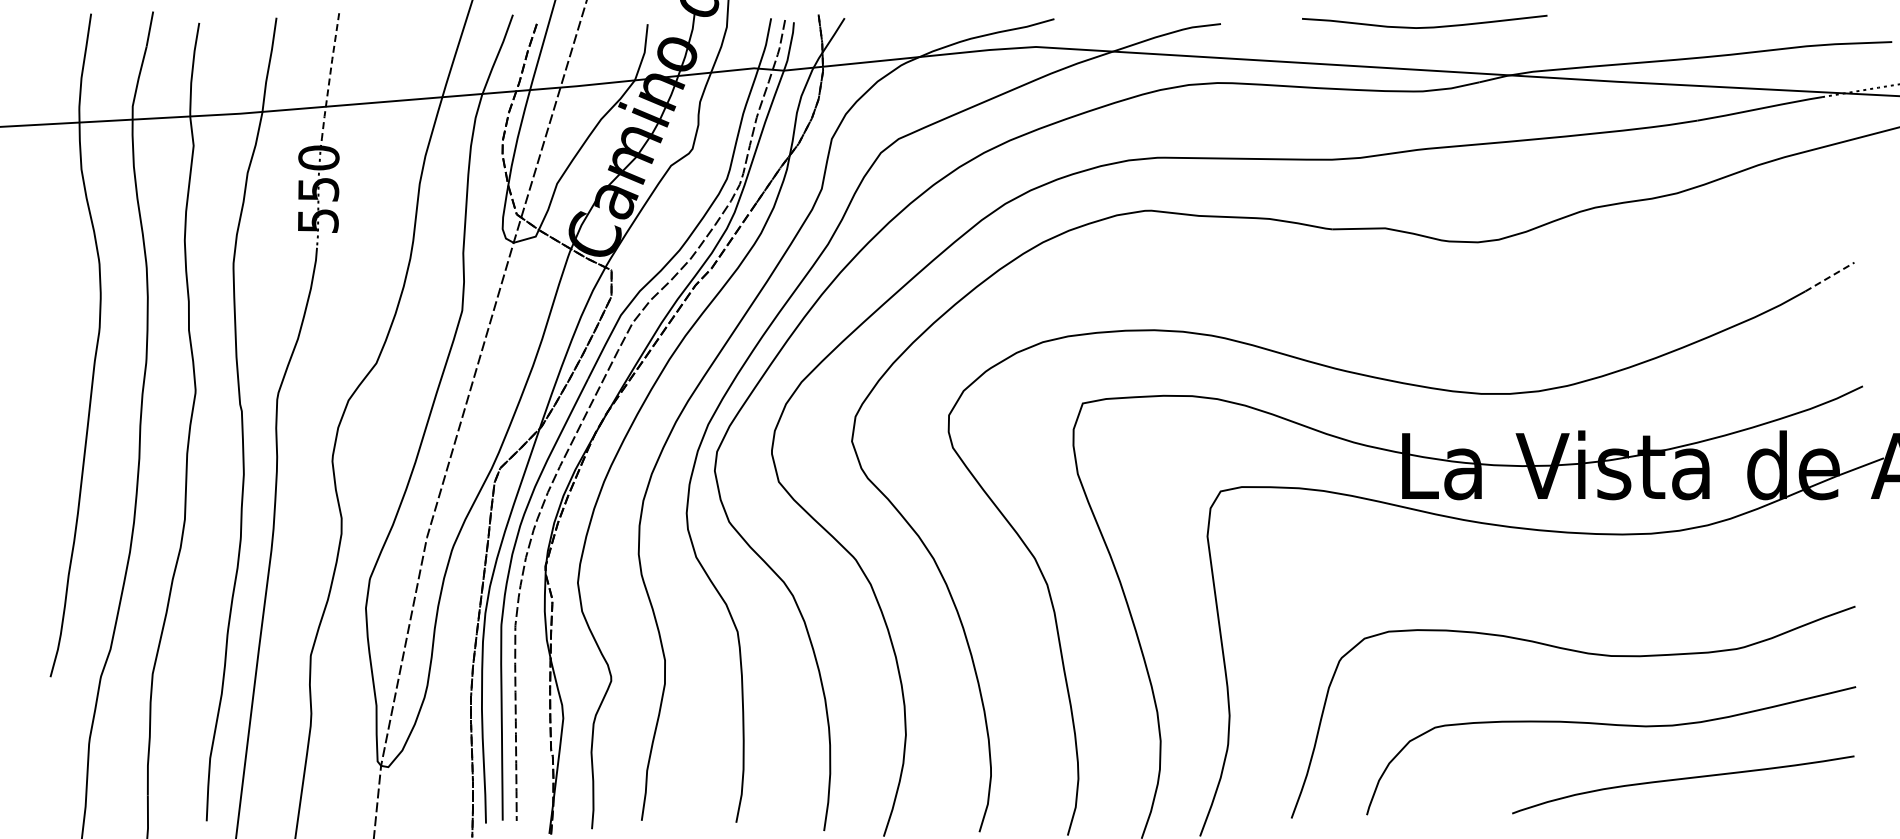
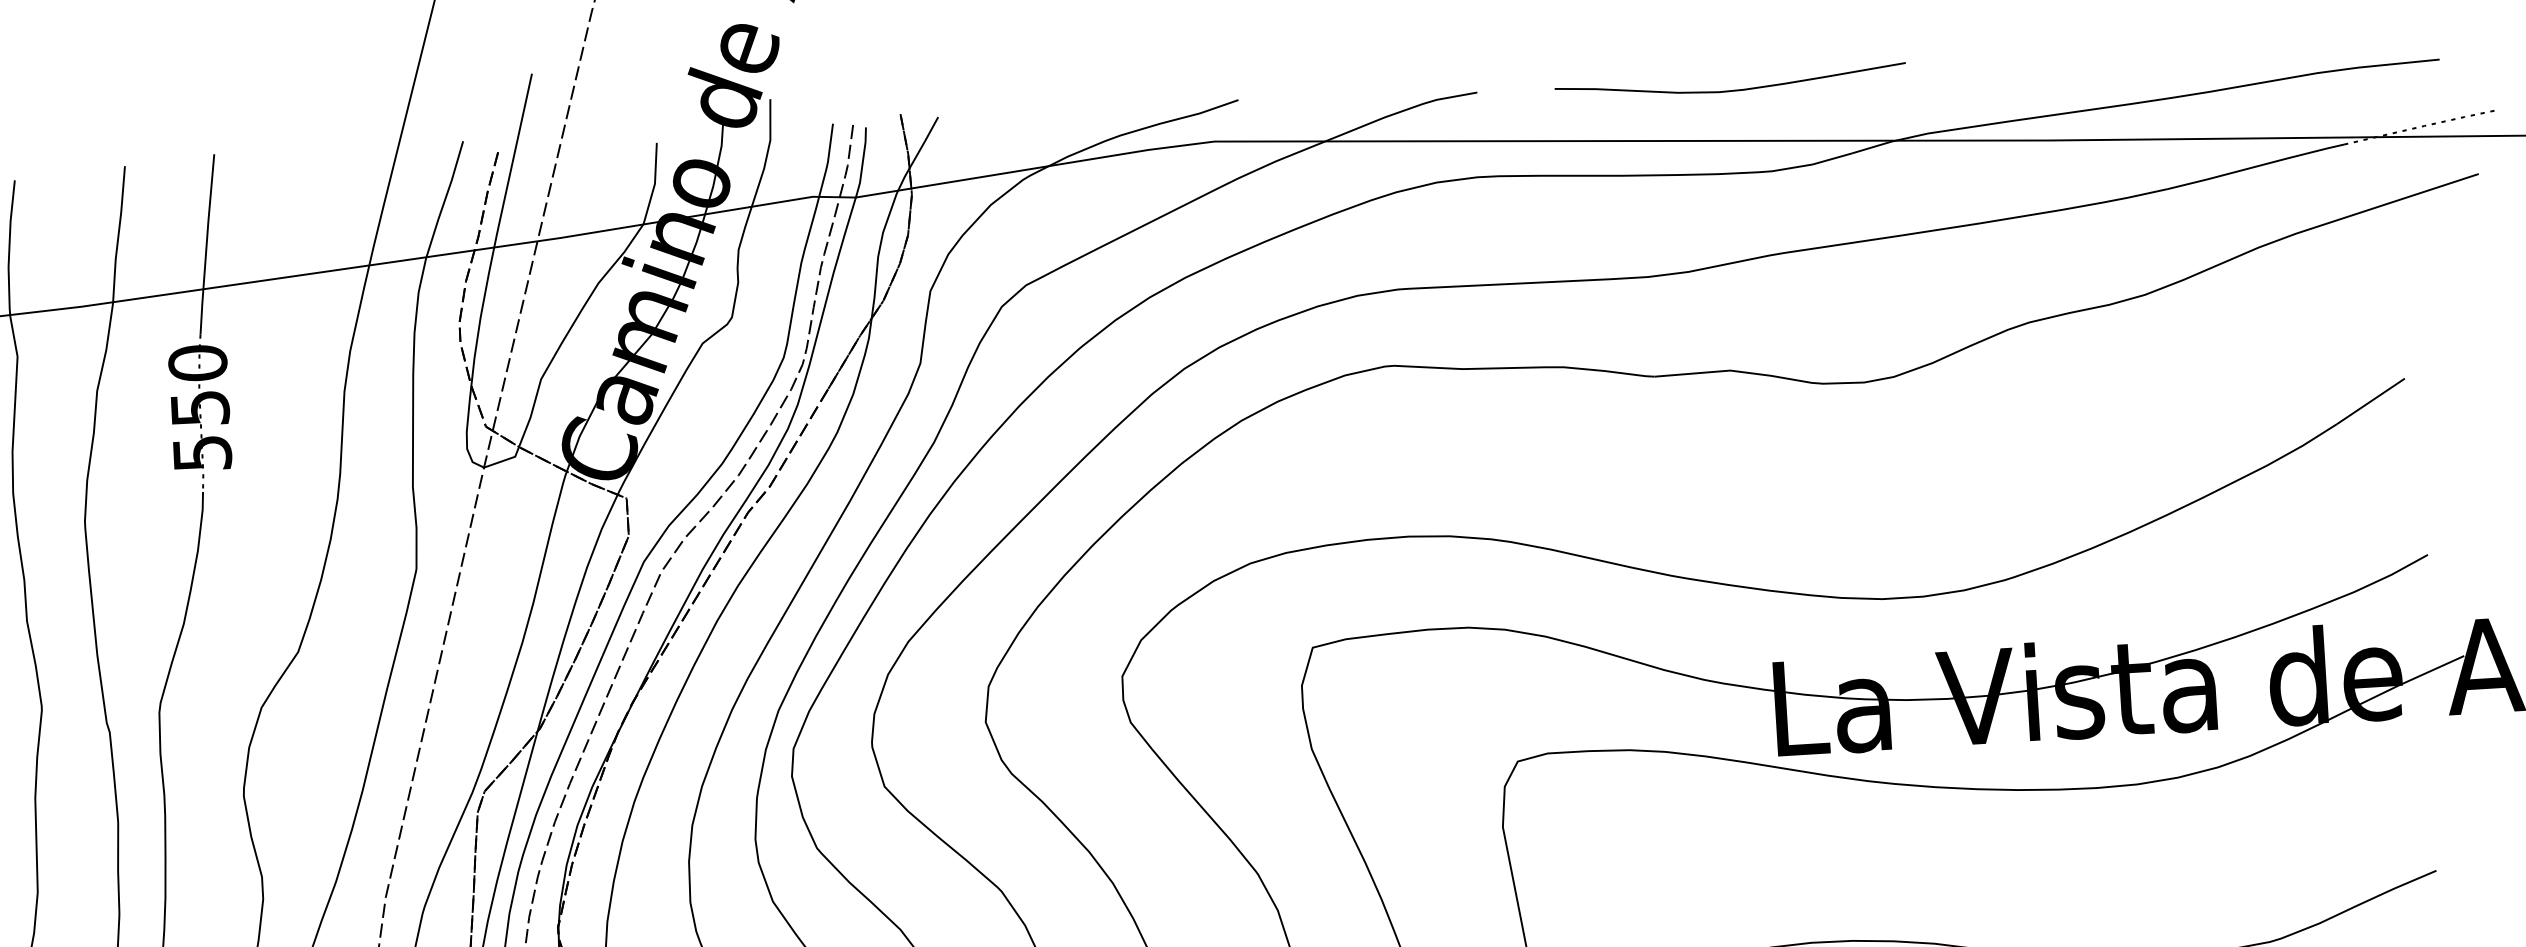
curve: (1424, 26) -> (1730, 89), moved
line: (330, 75) -> (207, 244), dashed -> solid
line: (1830, 276) -> (2371, 400), dashed -> solid

